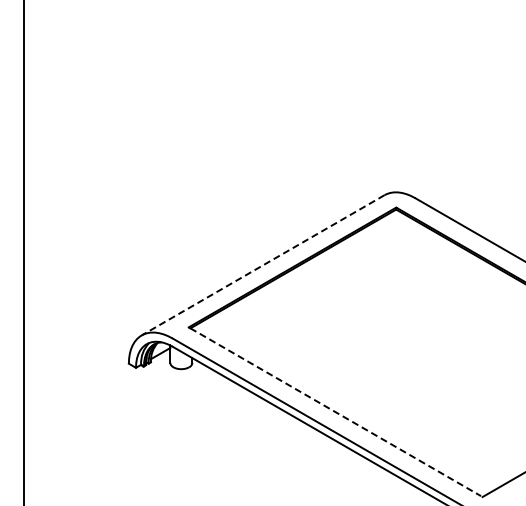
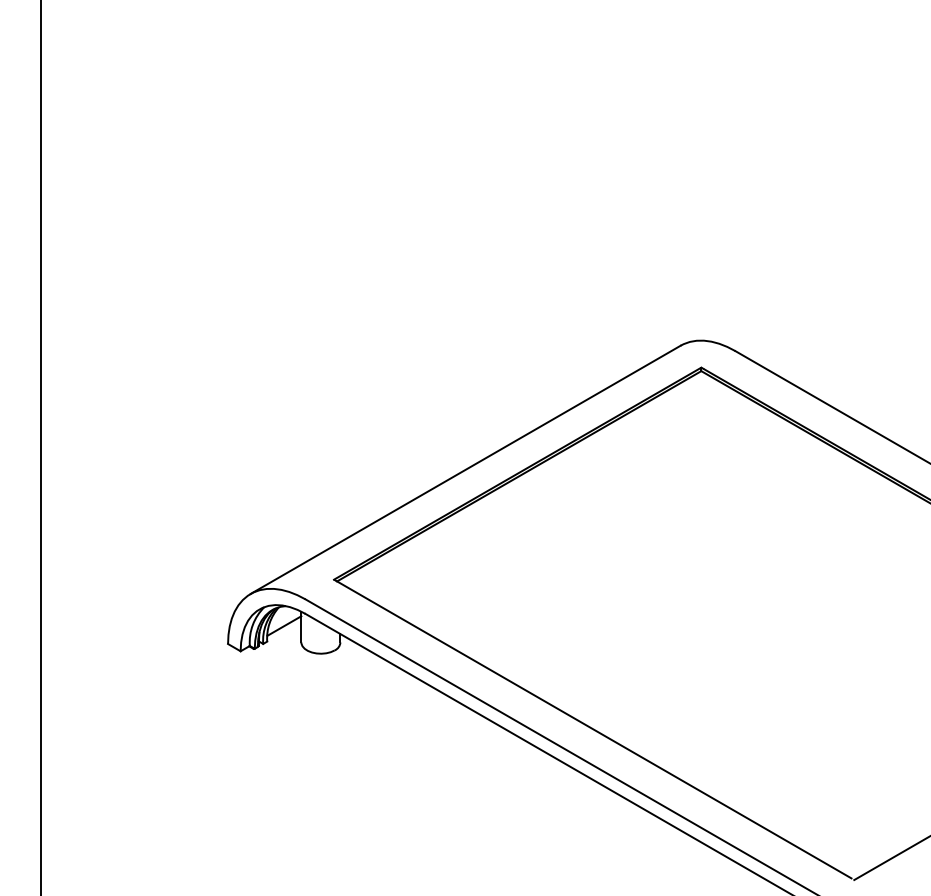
line: (262, 265) -> (464, 470), dashed -> solid
line: (335, 412) -> (593, 730), dashed -> solid

